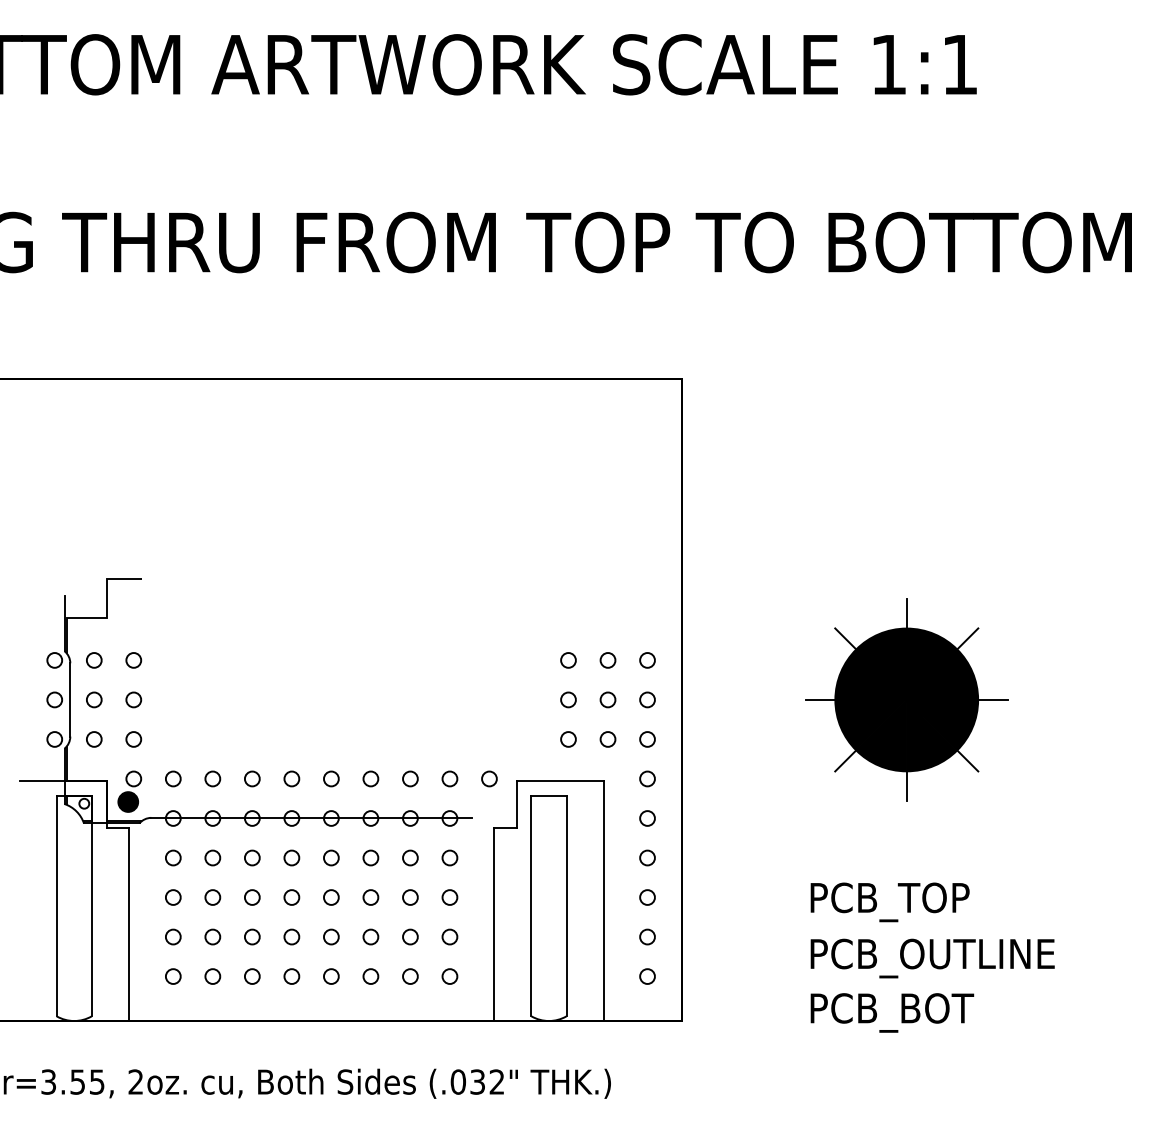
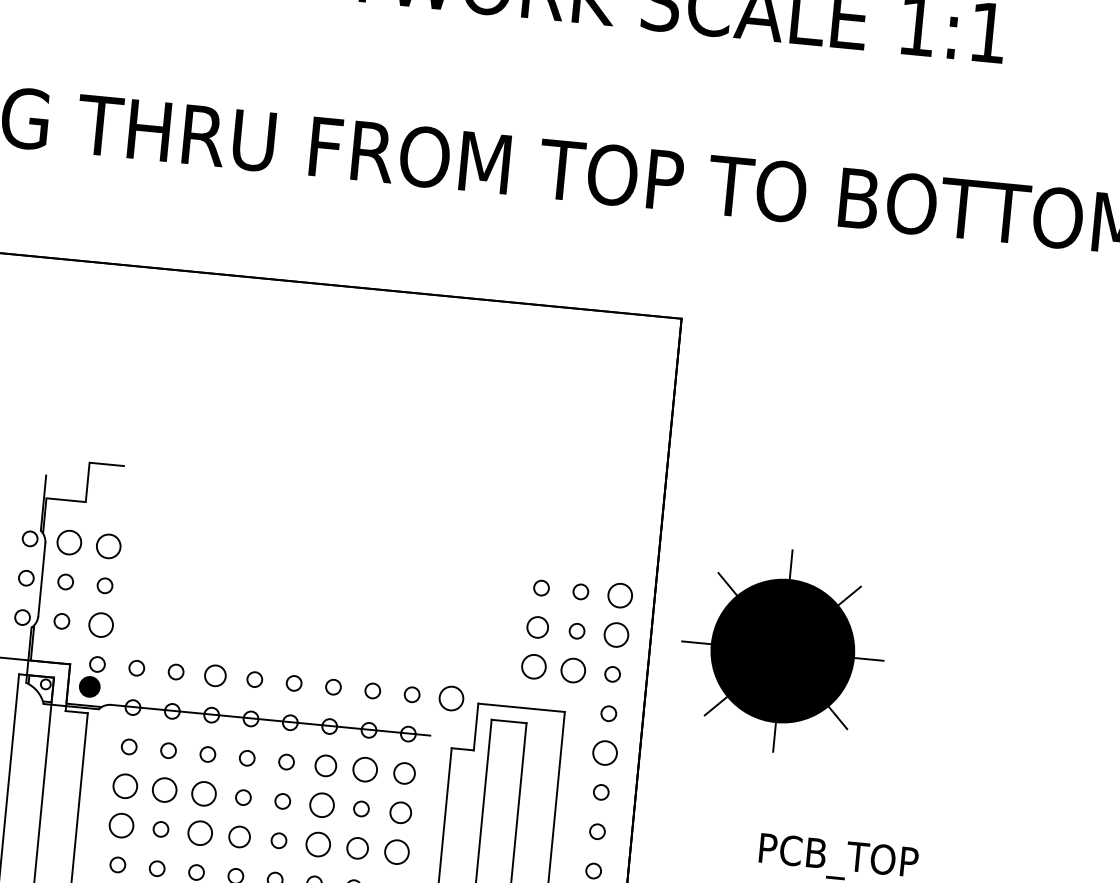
circle: (94, 660) -> (69, 542), size x1.6
circle: (133, 660) -> (108, 546), size x1.6
circle: (647, 660) -> (620, 595), size x1.6
circle: (568, 699) -> (537, 627), size x1.4
circle: (647, 699) -> (616, 634), size x1.6
part: (906, 699) -> (782, 650), moved
circle: (133, 739) -> (100, 625), size x1.6
circle: (568, 739) -> (533, 666), size x1.6
circle: (607, 739) -> (572, 670), size x1.6
circle: (252, 778) -> (215, 675), size x1.4
circle: (489, 778) -> (451, 698), size x1.6
circle: (647, 818) -> (605, 753), size x1.6
circle: (370, 857) -> (325, 765), size x1.4
circle: (410, 857) -> (365, 769), size x1.6
circle: (449, 857) -> (404, 772), size x1.4
circle: (173, 897) -> (125, 786), size x1.6
circle: (212, 897) -> (164, 790), size x1.6
circle: (252, 897) -> (204, 793), size x1.6
circle: (370, 897) -> (321, 805), size x1.6
circle: (449, 897) -> (400, 812), size x1.4
circle: (173, 936) -> (121, 825), size x1.6
circle: (252, 936) -> (200, 832), size x1.6
circle: (291, 936) -> (239, 836), size x1.4
circle: (370, 936) -> (317, 843), size x1.6
circle: (410, 936) -> (357, 847), size x1.4
circle: (449, 936) -> (396, 851), size x1.6

